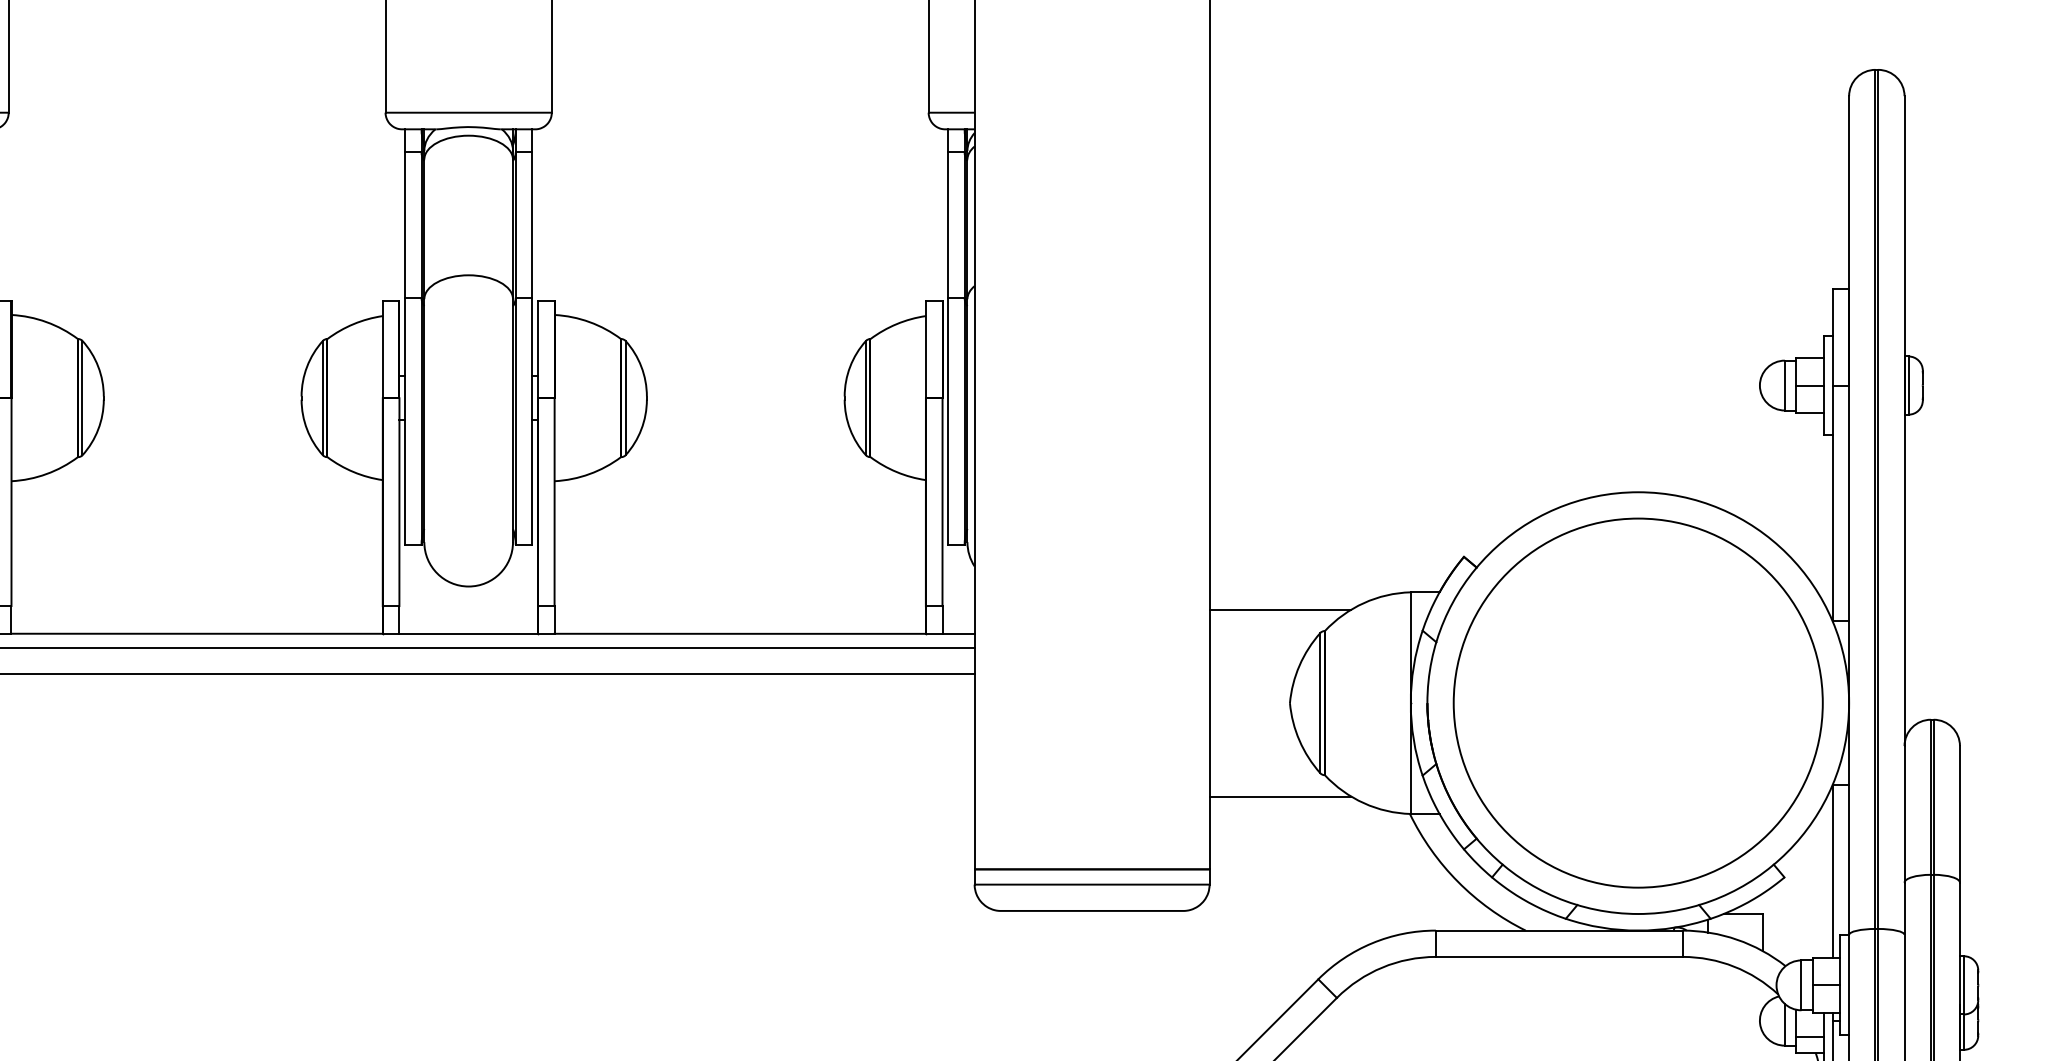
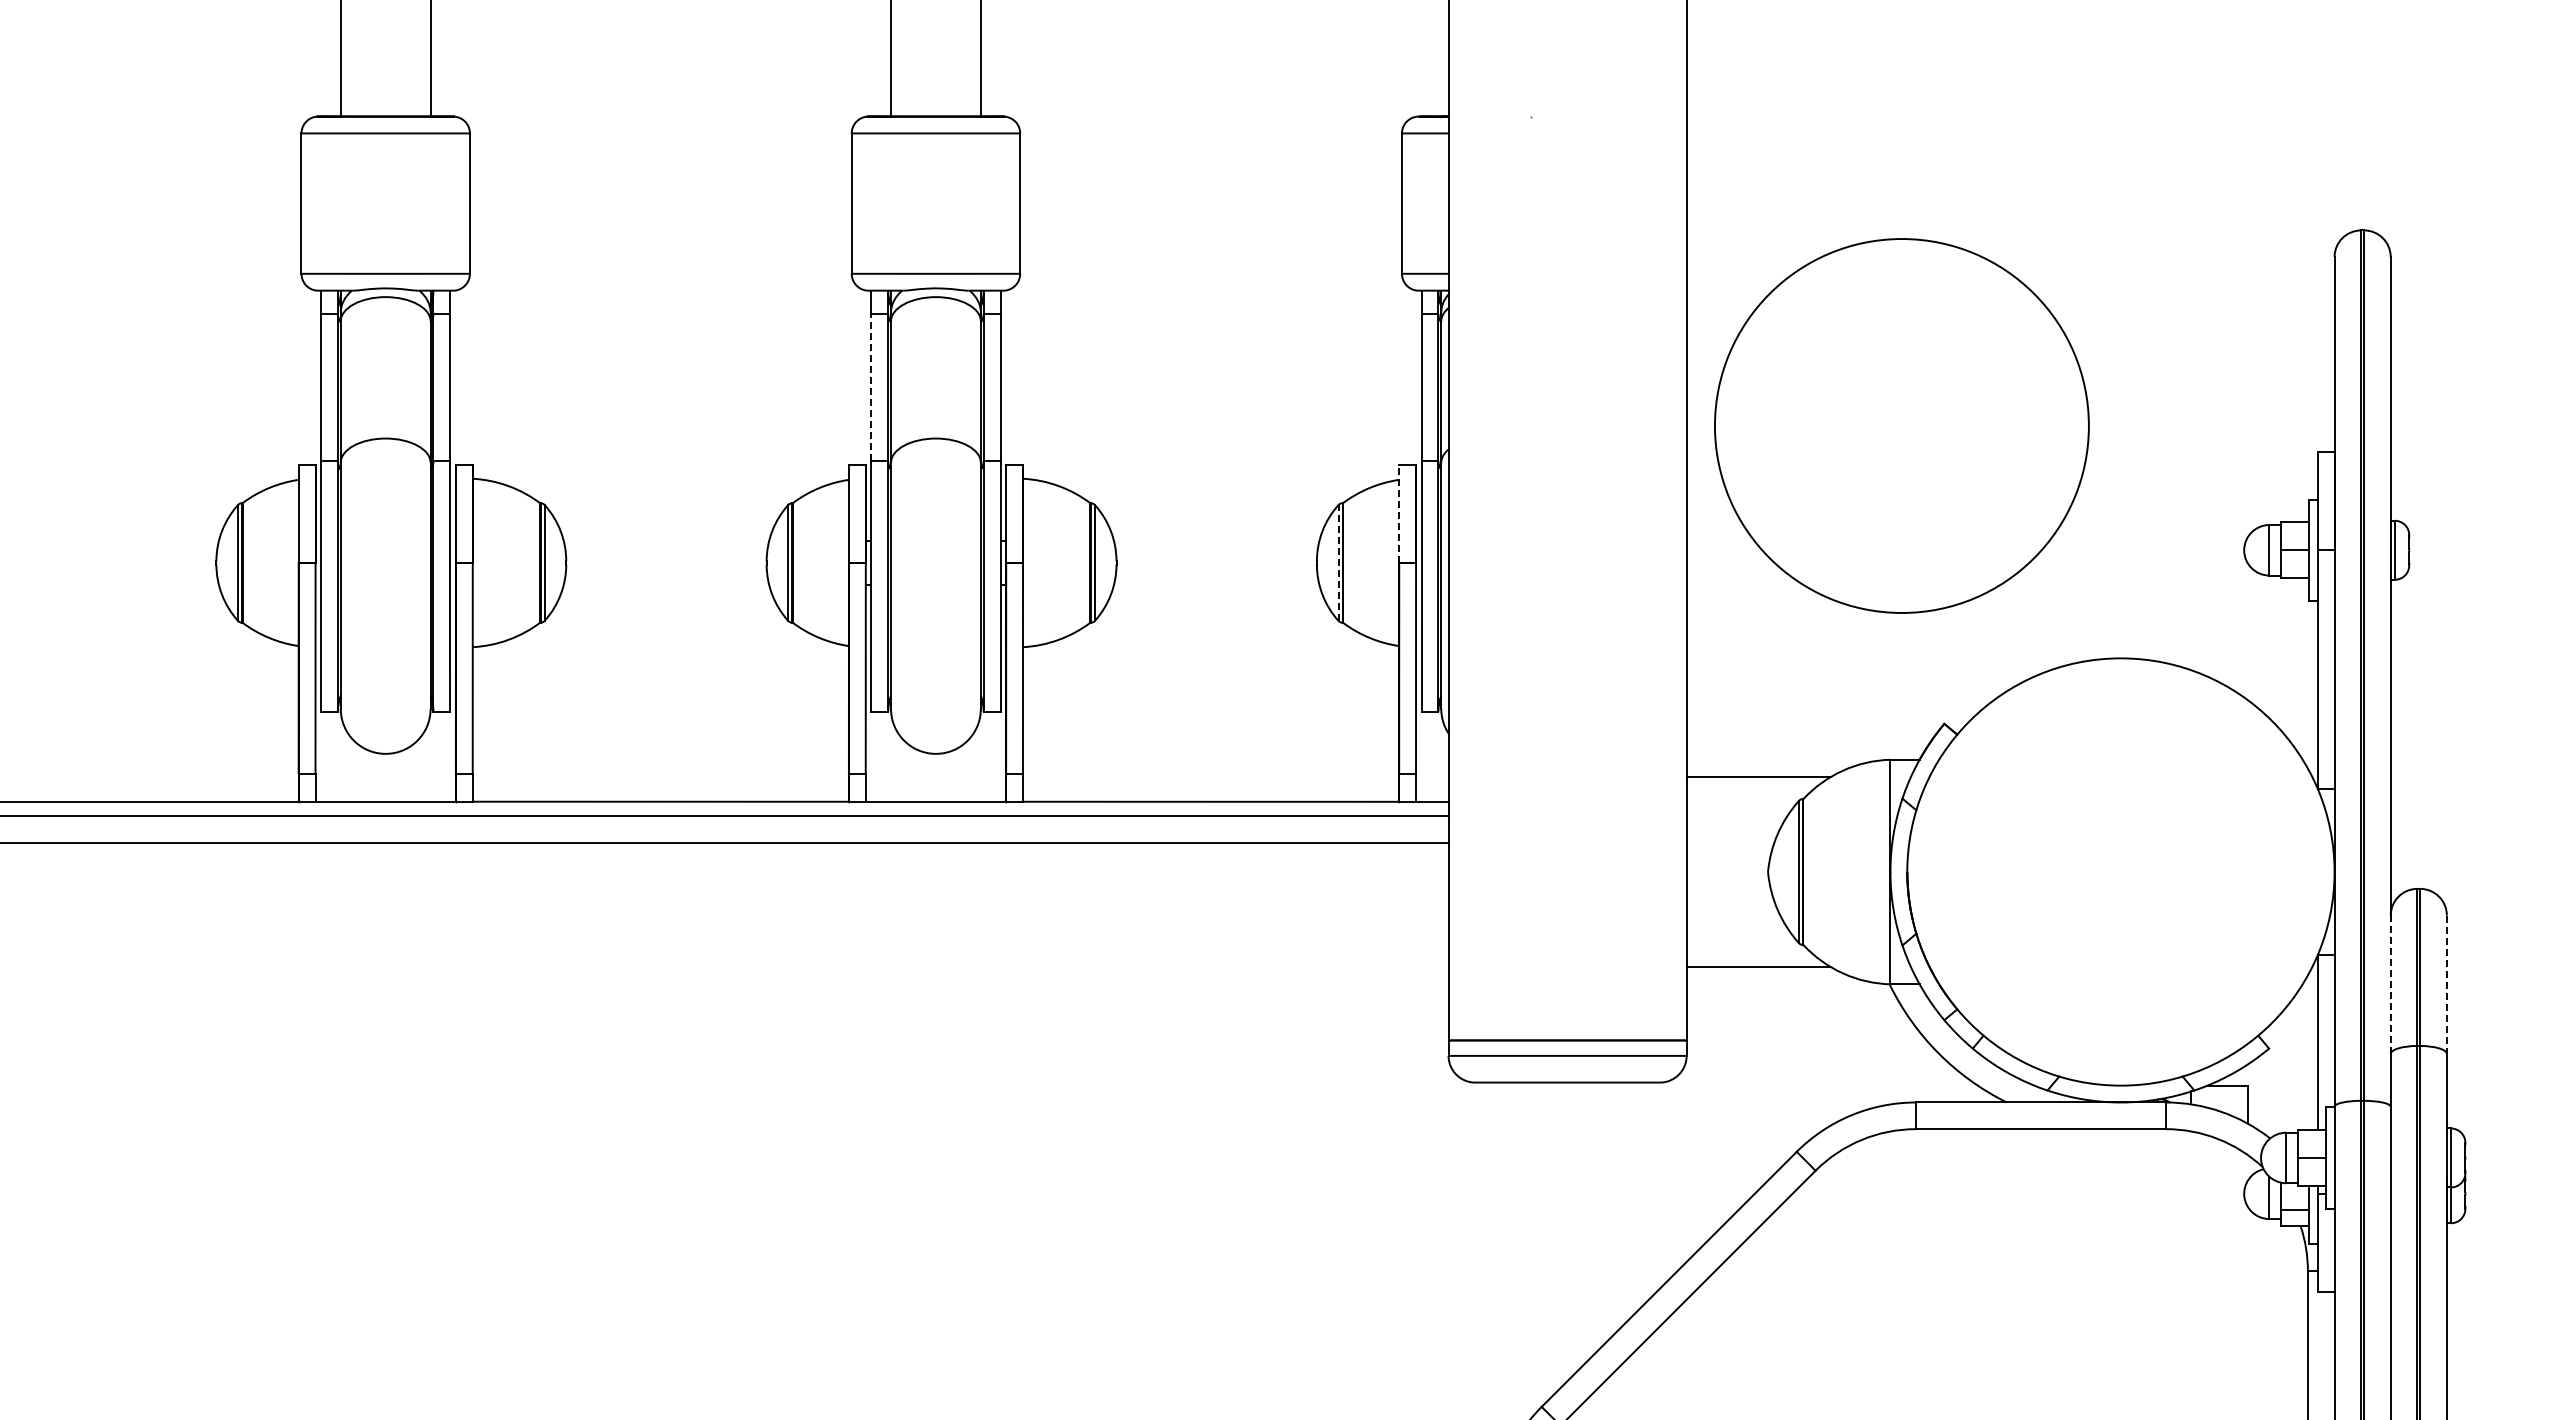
line: (405, 224) -> (871, 387), solid -> dashed
line: (926, 349) -> (1399, 513), solid -> dashed
line: (866, 397) -> (1338, 562), solid -> dashed
circle: (1637, 702) -> (1901, 425), moved
line: (1904, 814) -> (2390, 984), solid -> dashed
line: (1959, 815) -> (2446, 985), solid -> dashed

